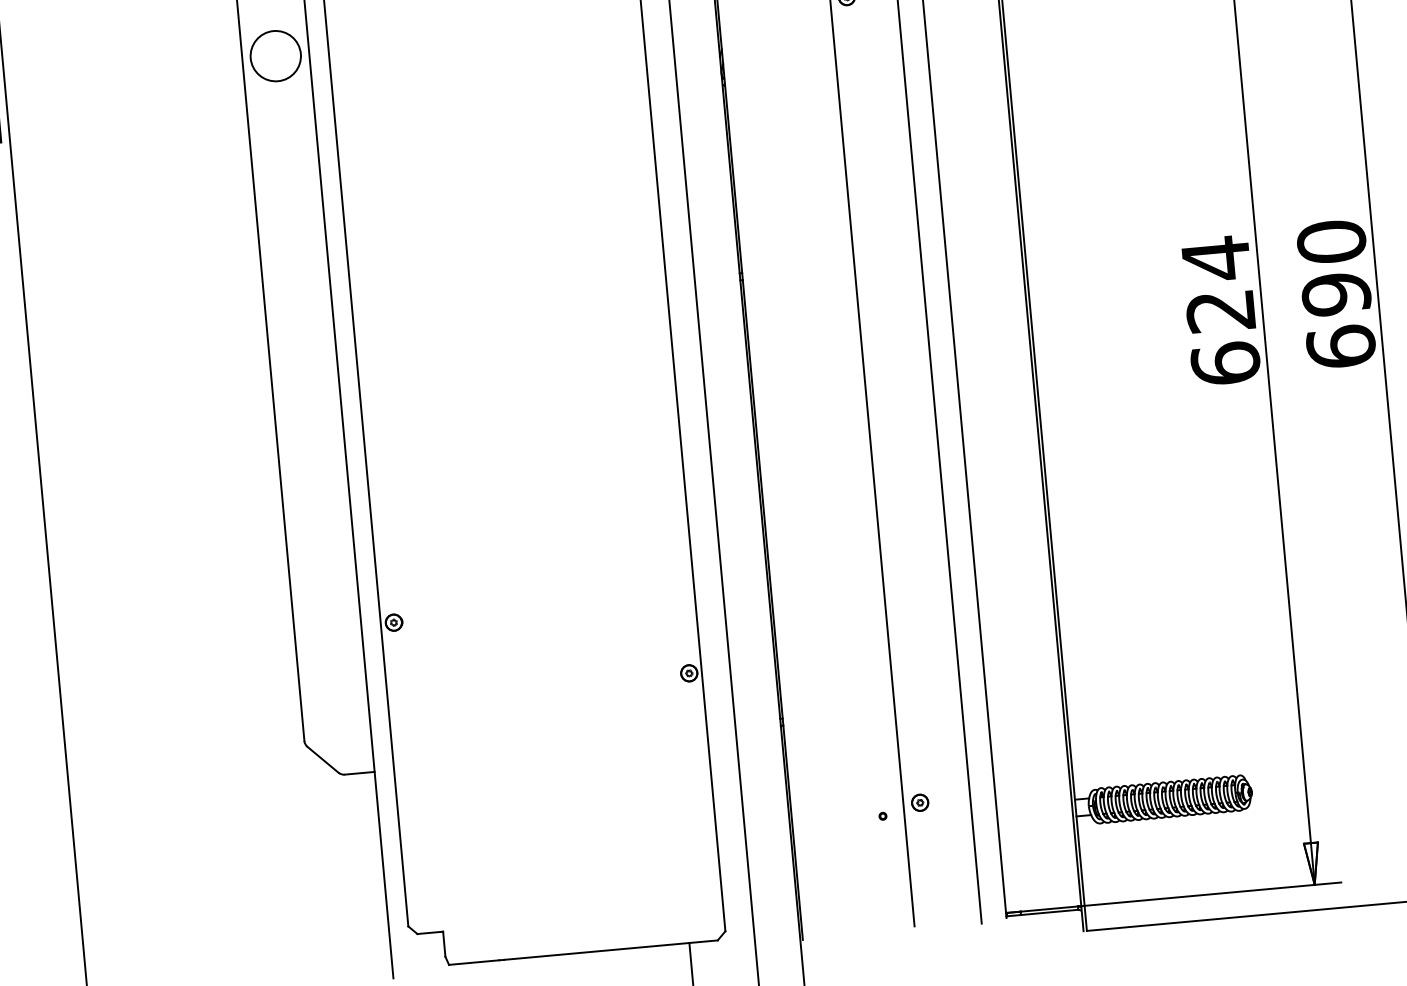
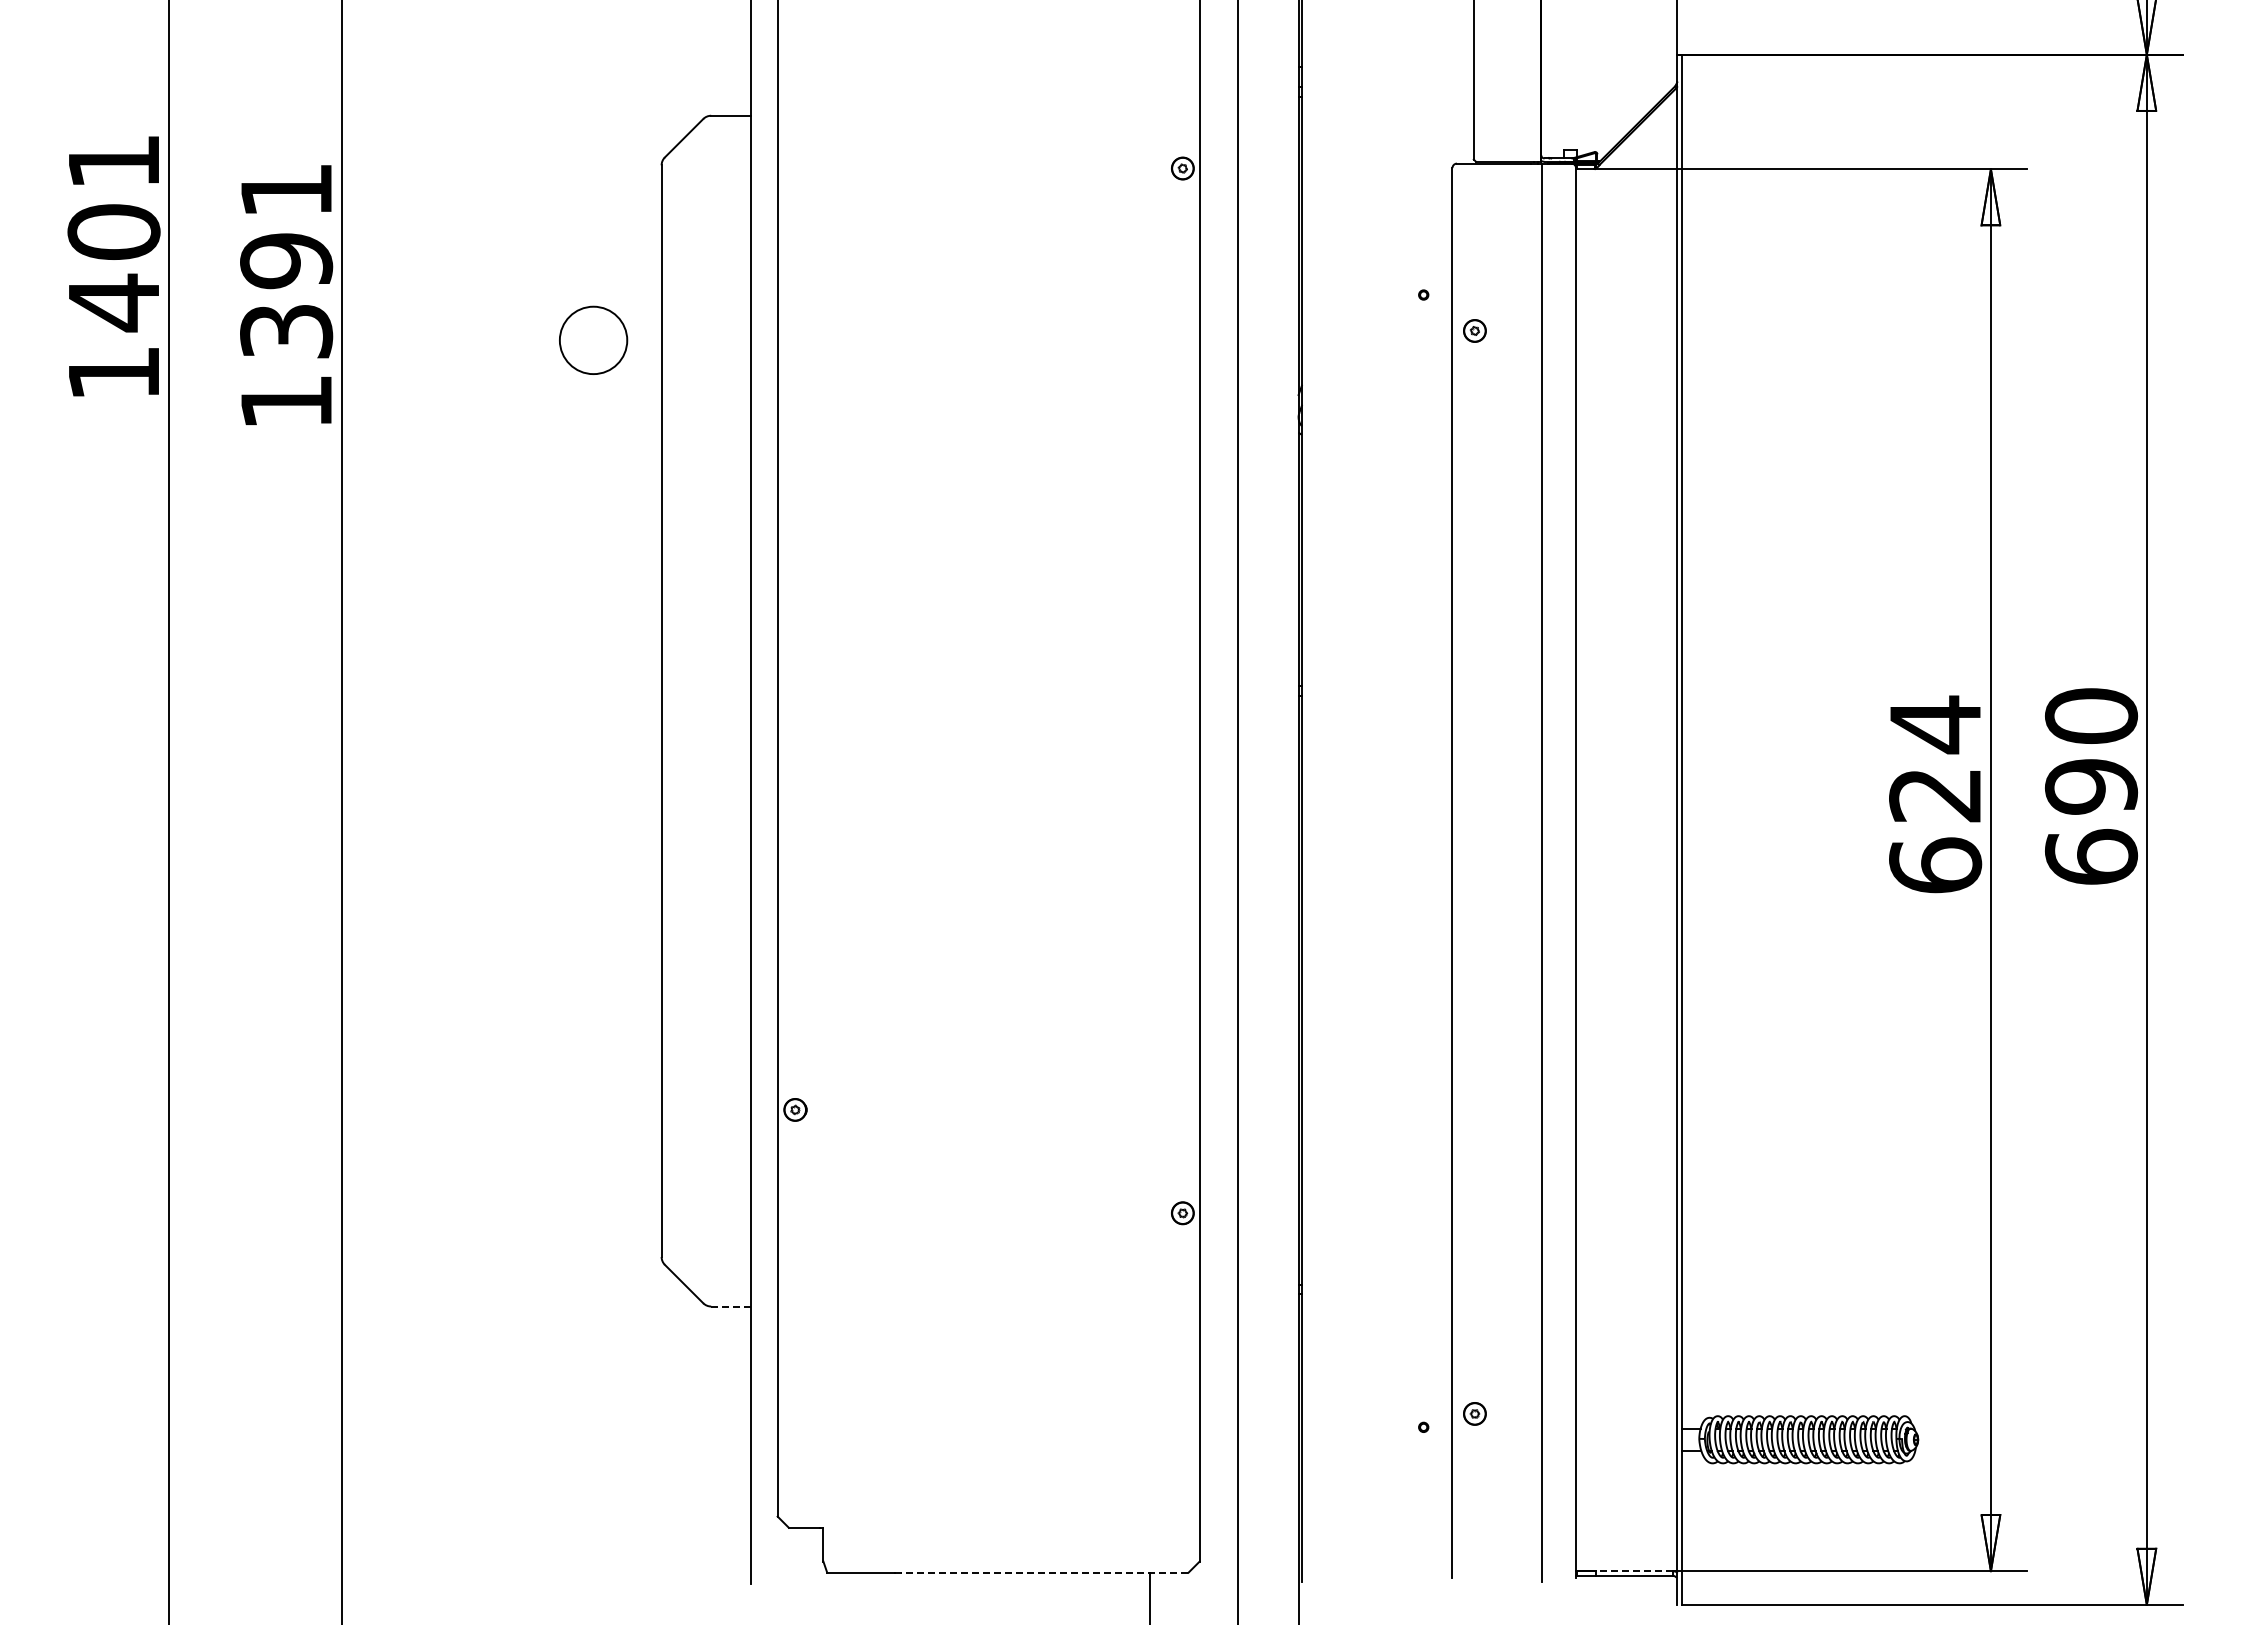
circle: (275, 55) -> (593, 339), moved
line: (359, 773) -> (731, 1306), solid -> dashed
line: (1048, 909) -> (1633, 1571), solid -> dashed
line: (610, 949) -> (1044, 1572), solid -> dashed

